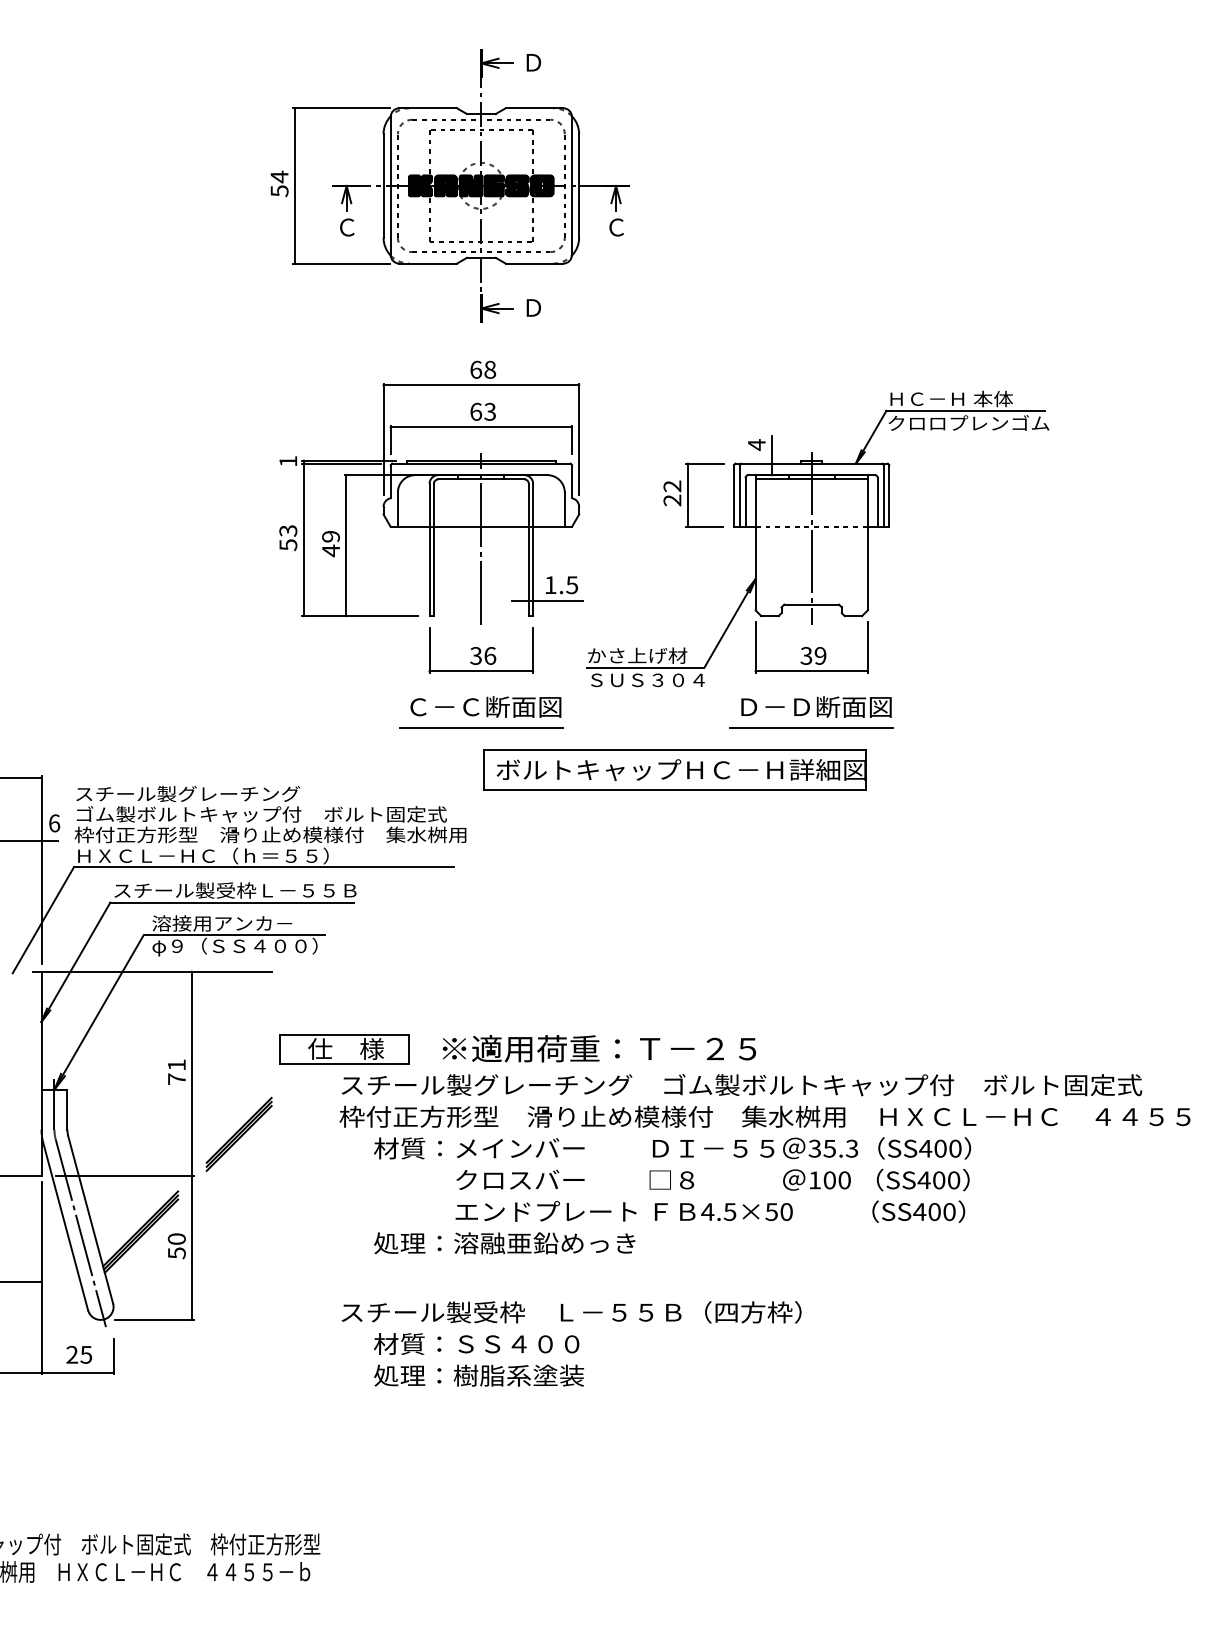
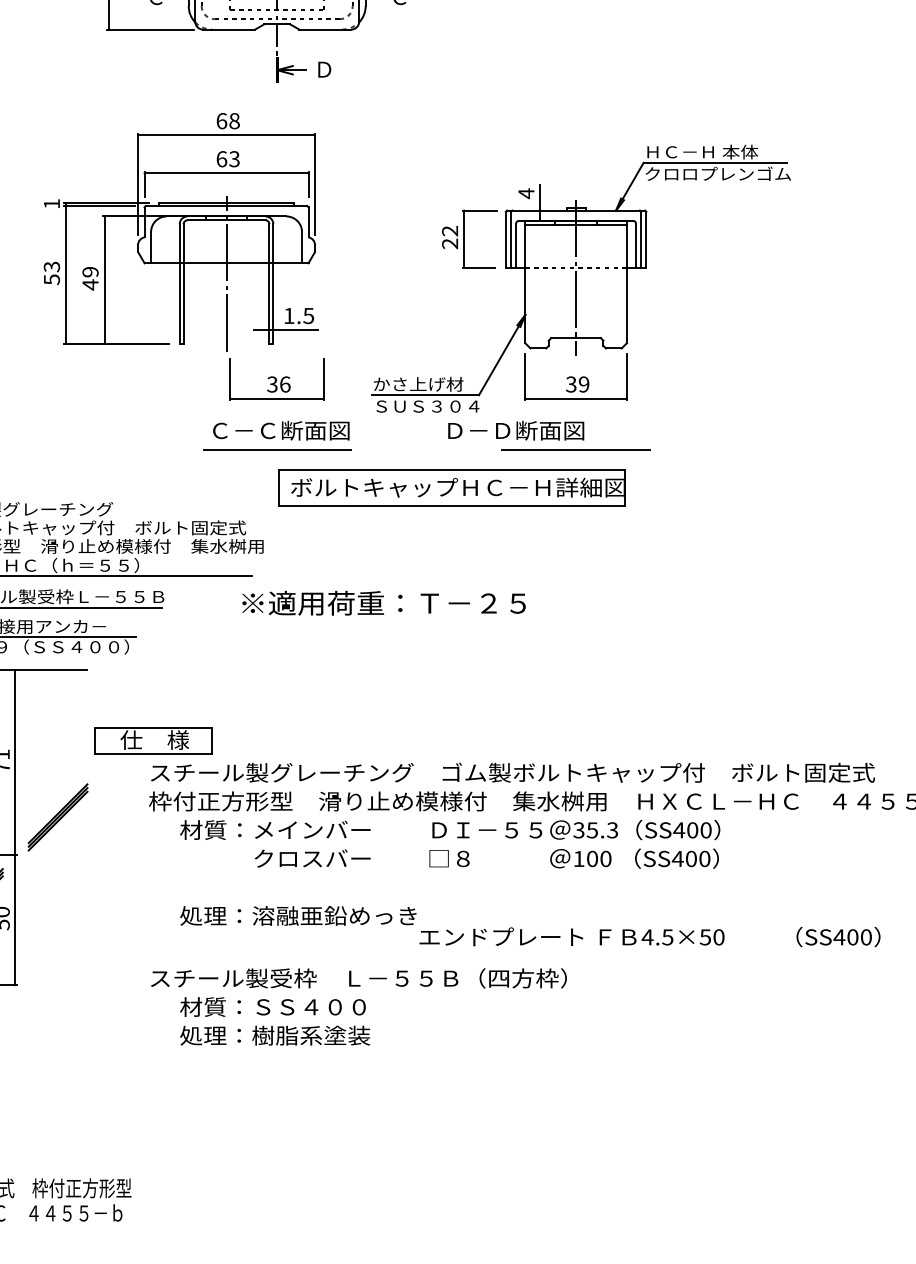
part: (431, 492) -> (181, 232), moved
text: (816, 706) -> (516, 430), moved
text: (599, 1048) -> (384, 603), moved
text: (710, 1211) -> (650, 936), moved

